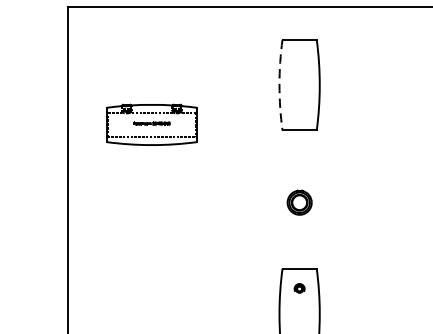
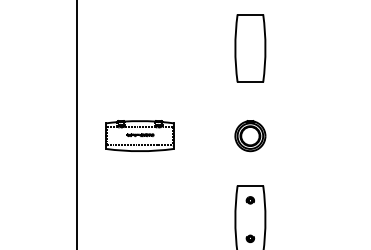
arc: (279, 85) -> (235, 48), dashed -> solid
part: (151, 124) -> (139, 135), moved
part: (299, 203) -> (250, 136), size x1.67

